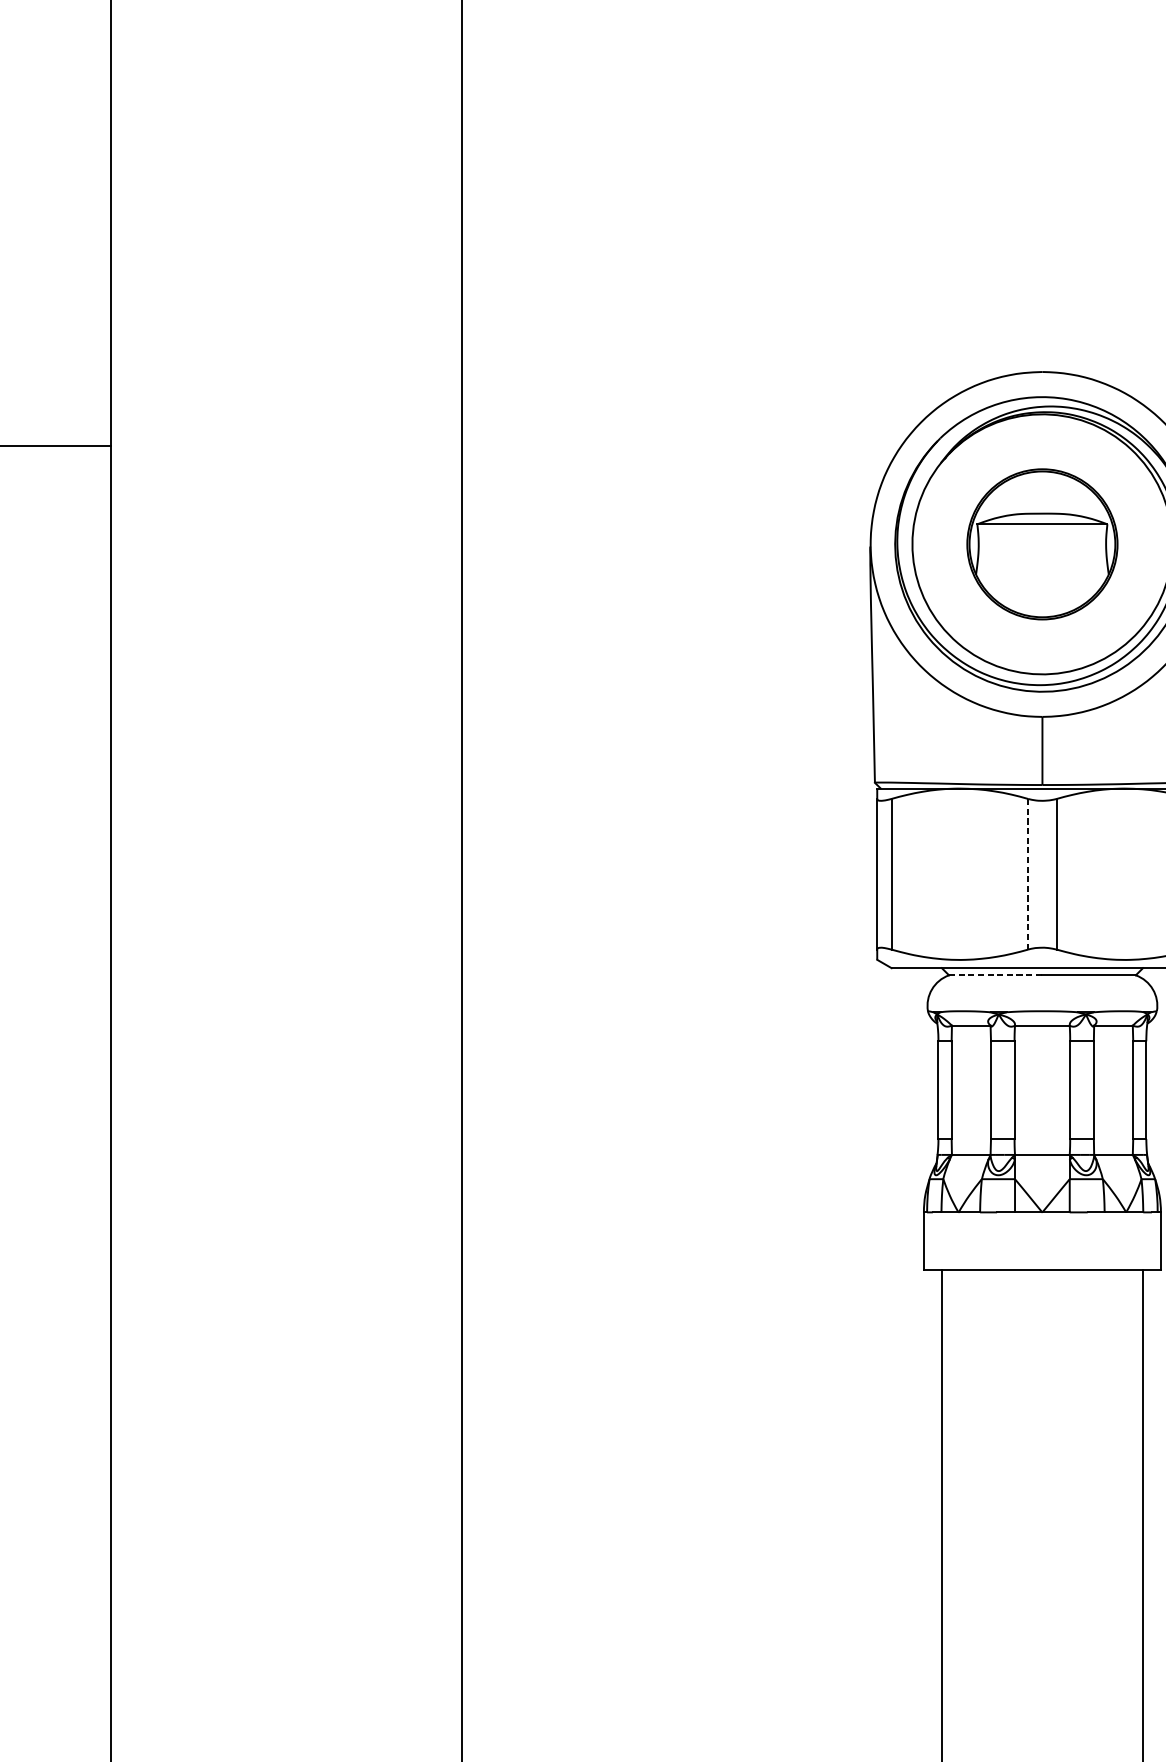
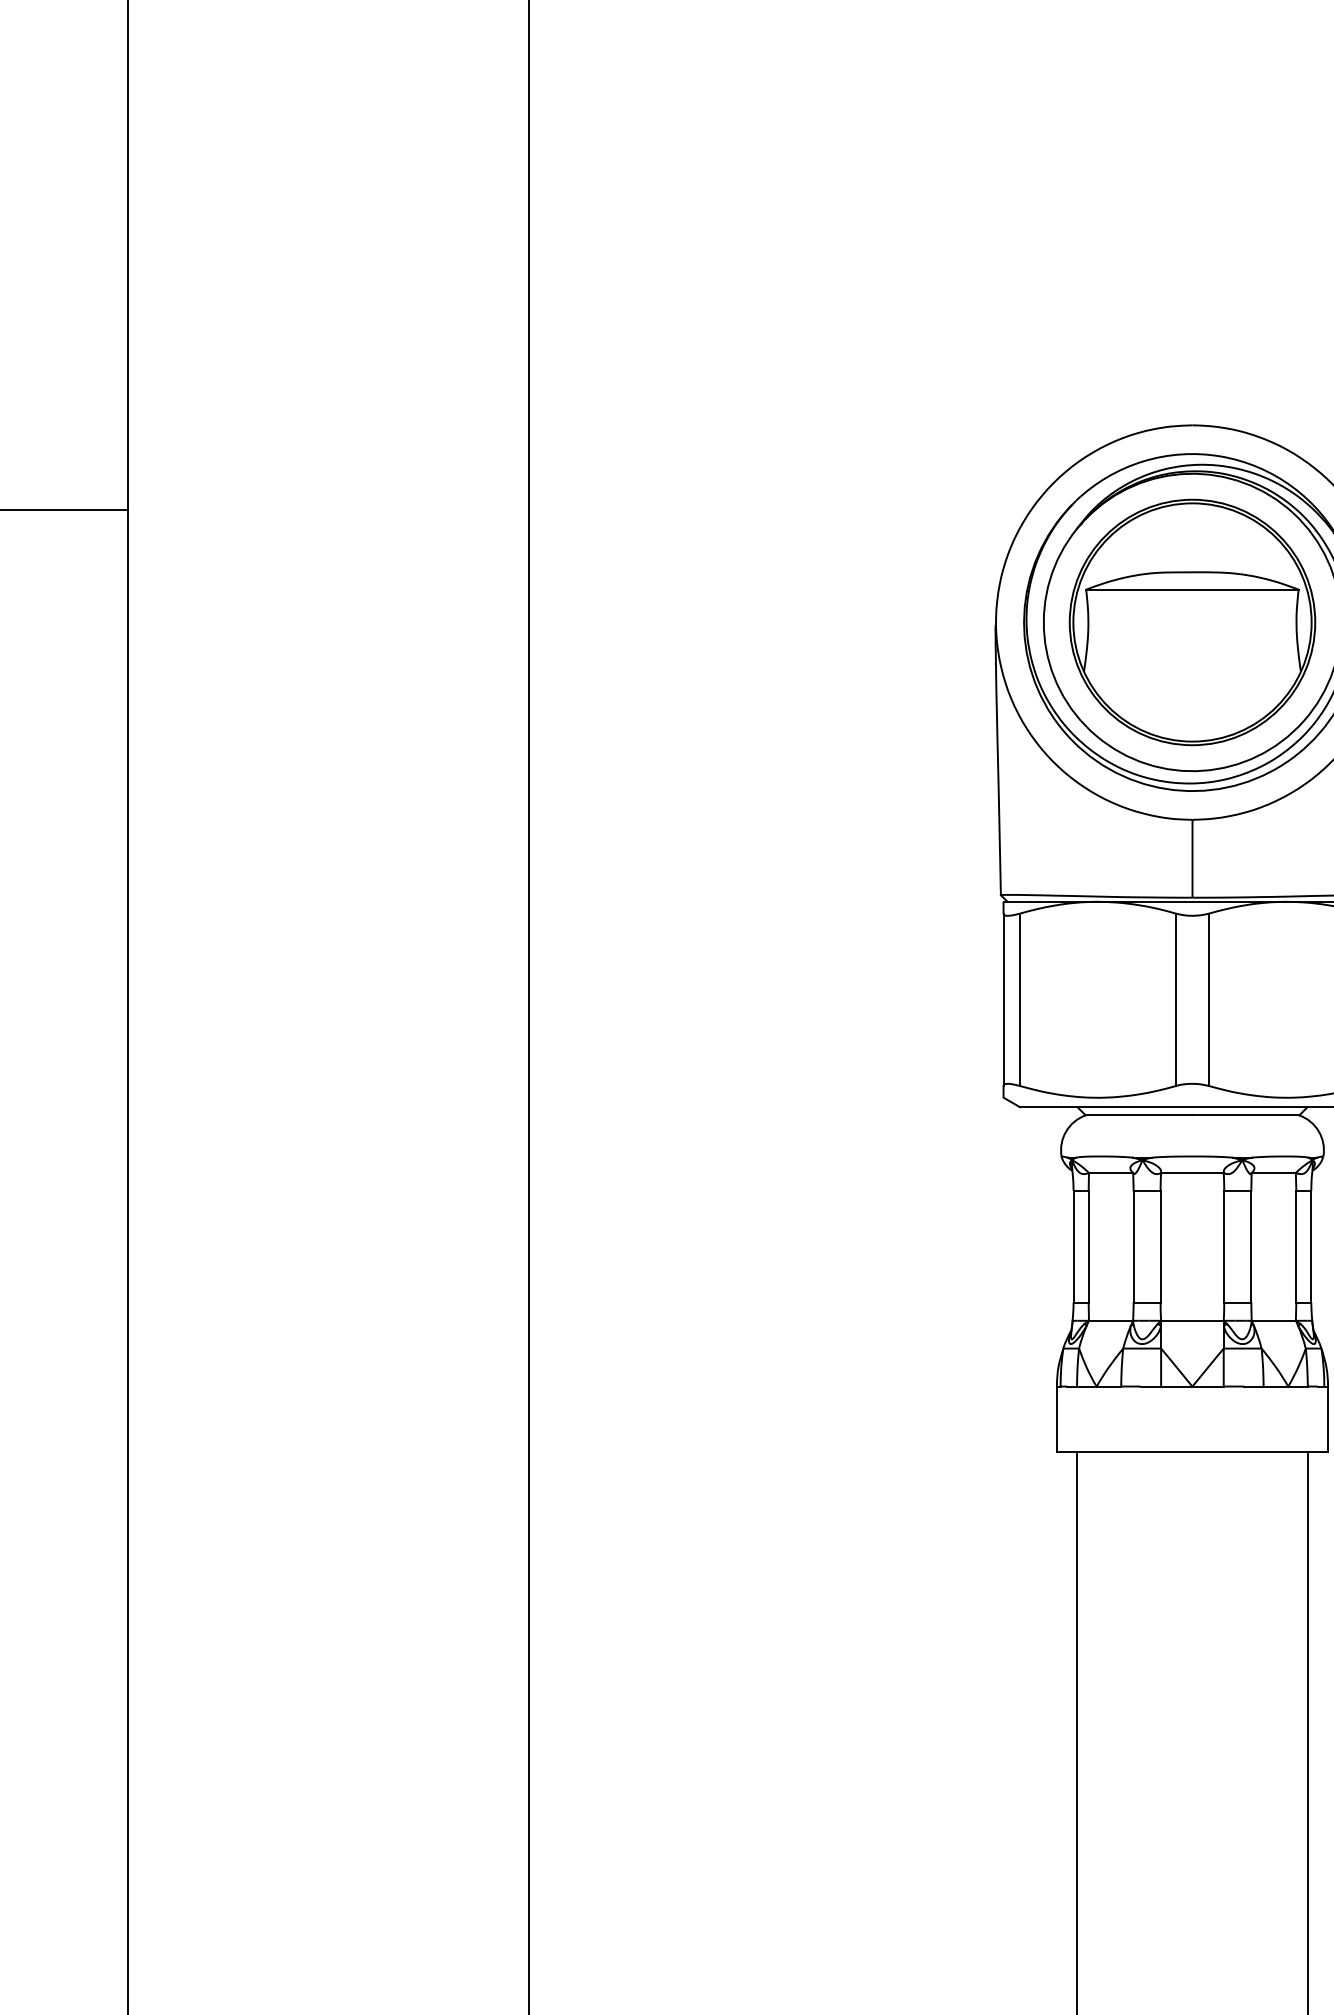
part: (1042, 544) -> (1192, 622), size x1.43
line: (1028, 874) -> (1176, 999), dashed -> solid
line: (996, 975) -> (1139, 1115), dashed -> solid

